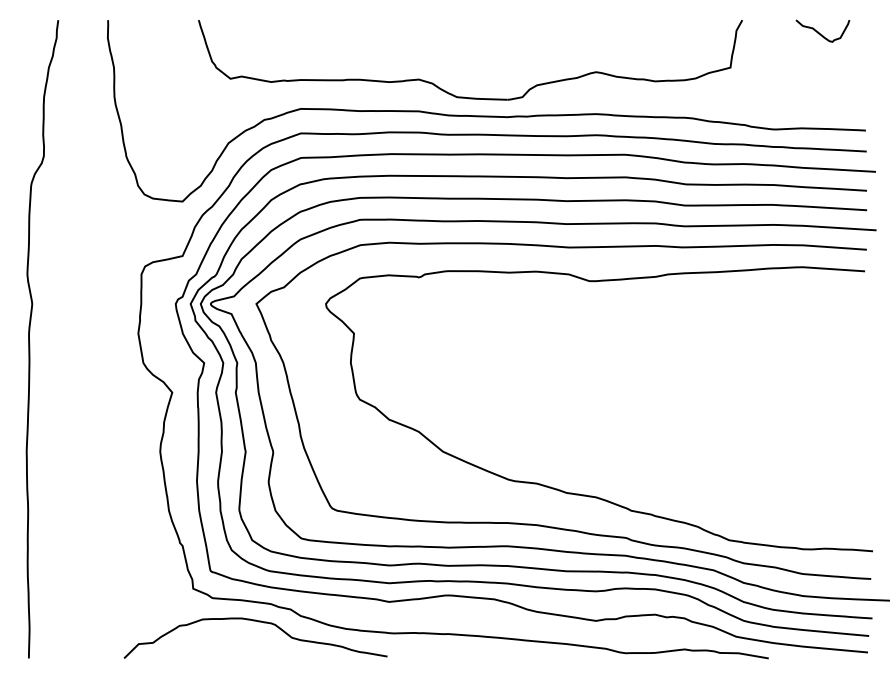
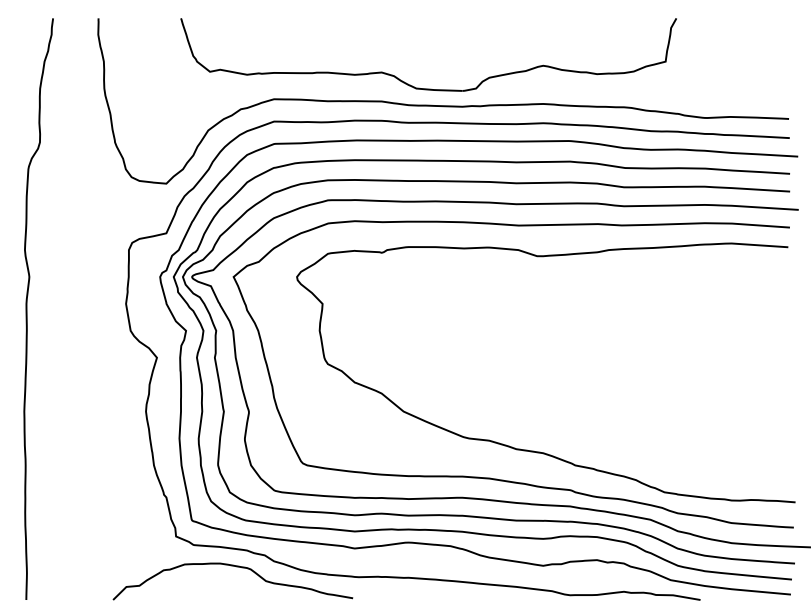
curve: (821, 33) -> (748, 30), removed

